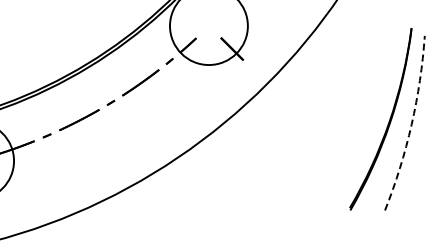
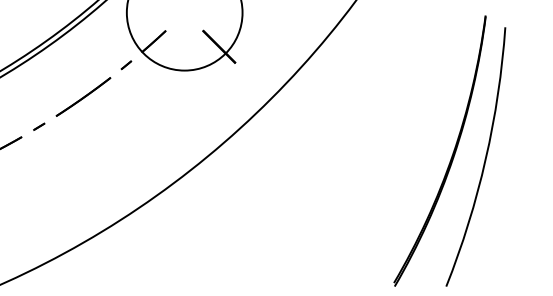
arc: (411, 124) -> (485, 158), dashed -> solid

